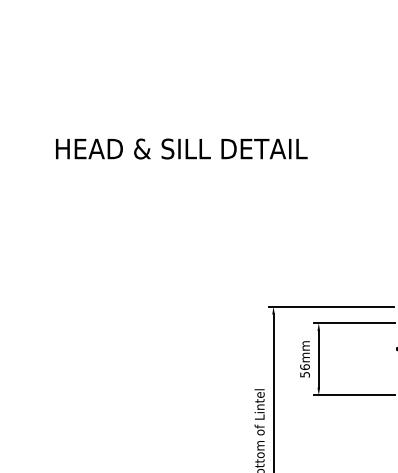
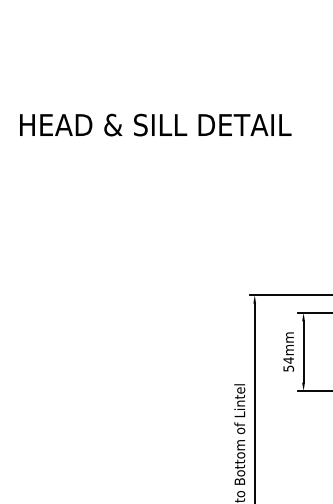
text: (304, 367) -> (288, 360), 56mm -> 54mm

